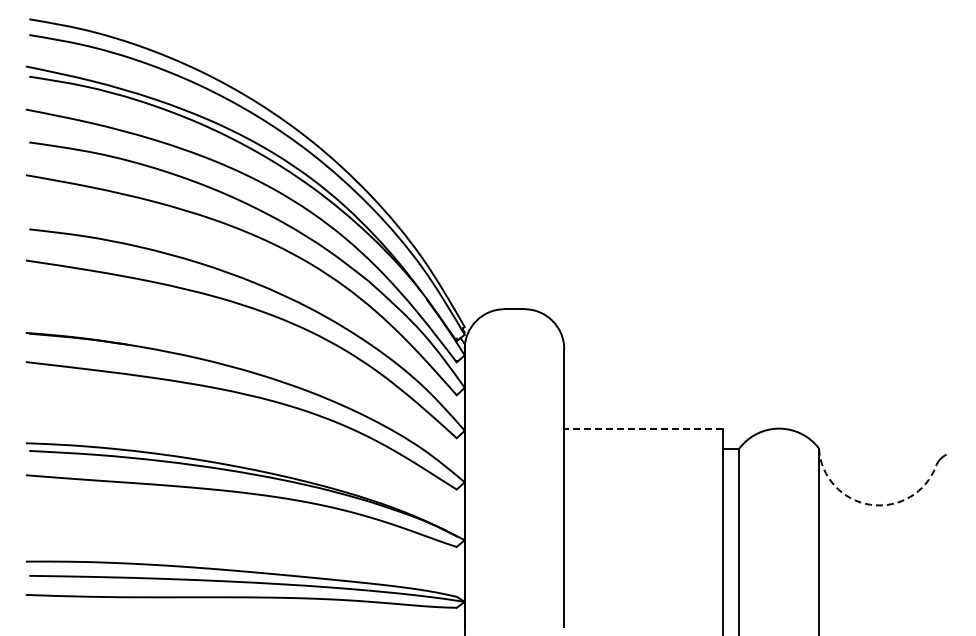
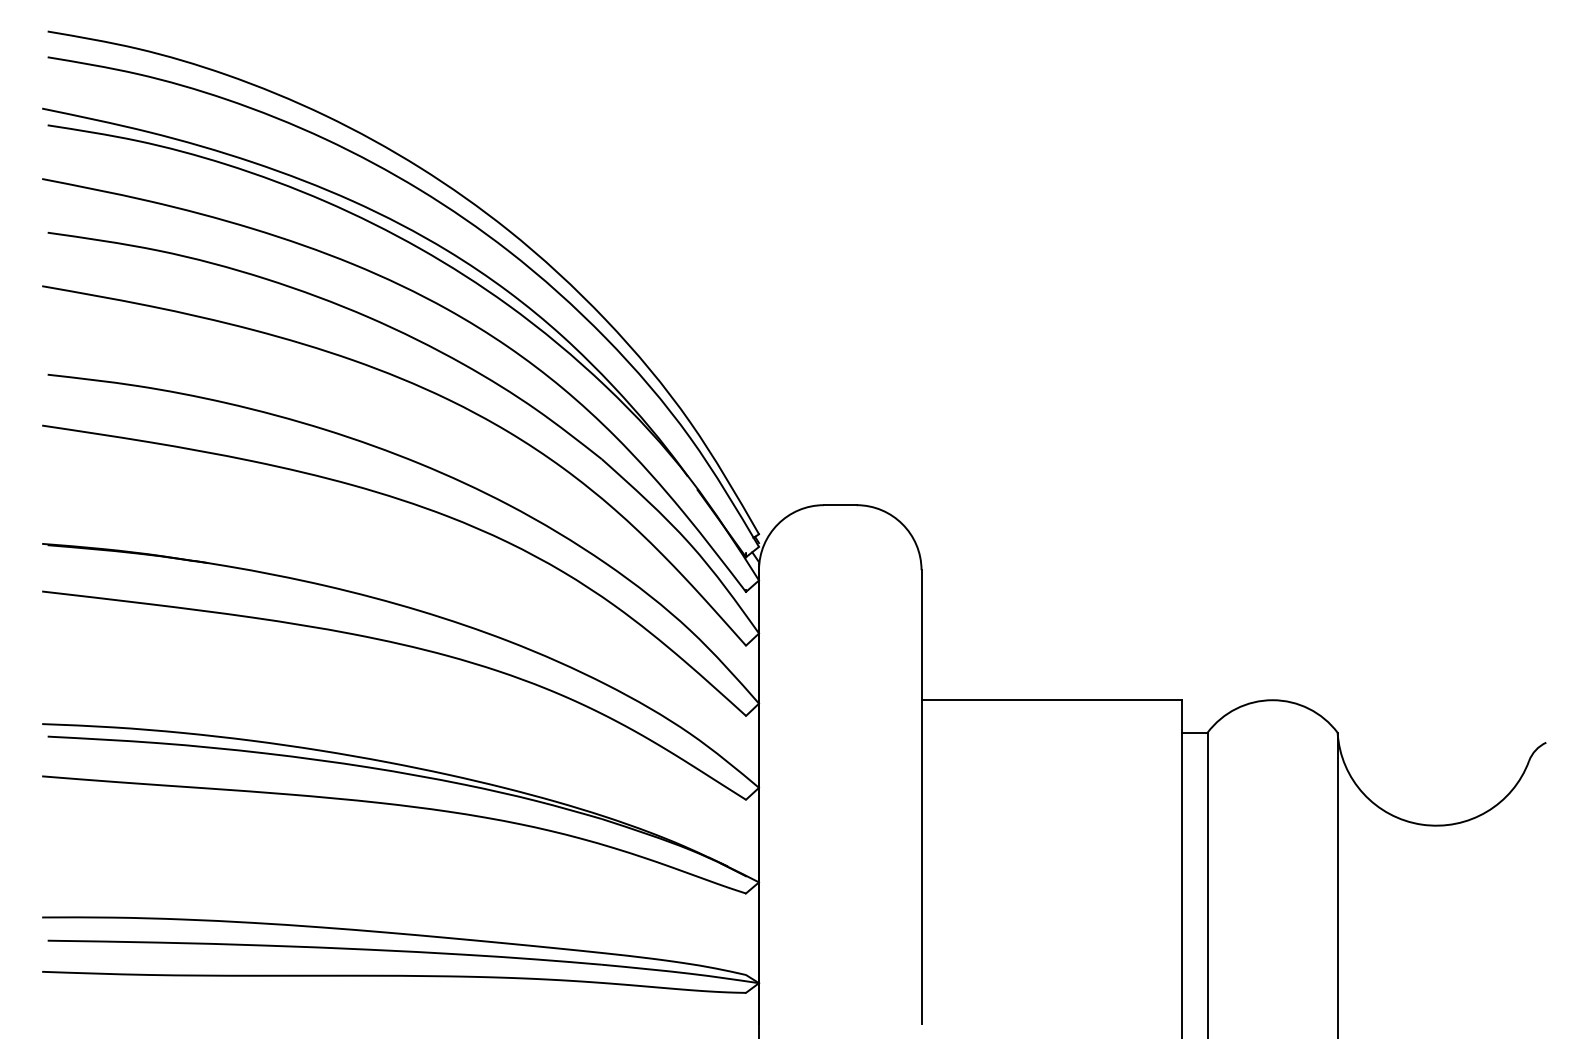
line: (643, 428) -> (1051, 700), dashed -> solid
arc: (870, 504) -> (1421, 824), dashed -> solid

